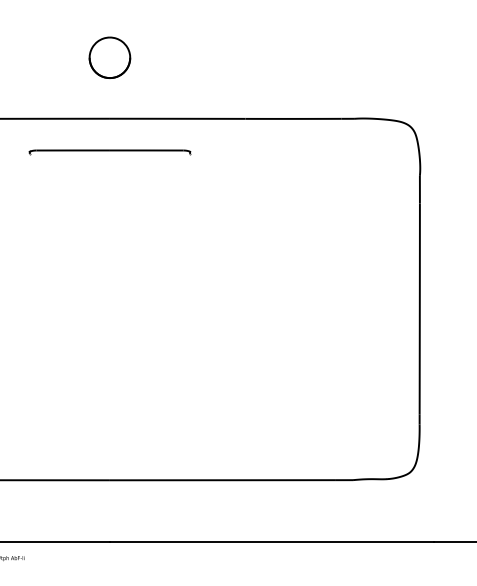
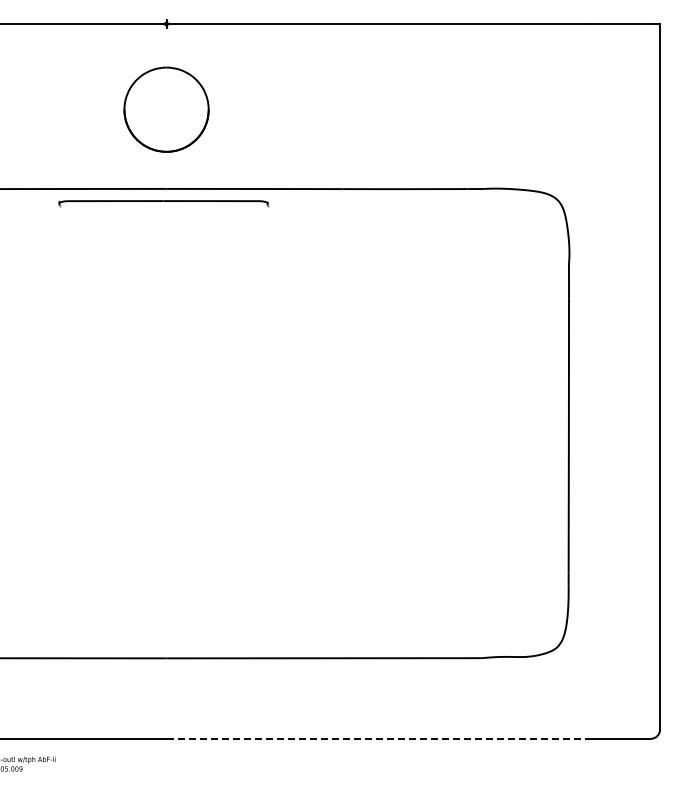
part: (109, 57) -> (166, 109), size x1.6
part: (109, 152) -> (163, 203), moved
line: (272, 542) -> (377, 738), solid -> dashed

